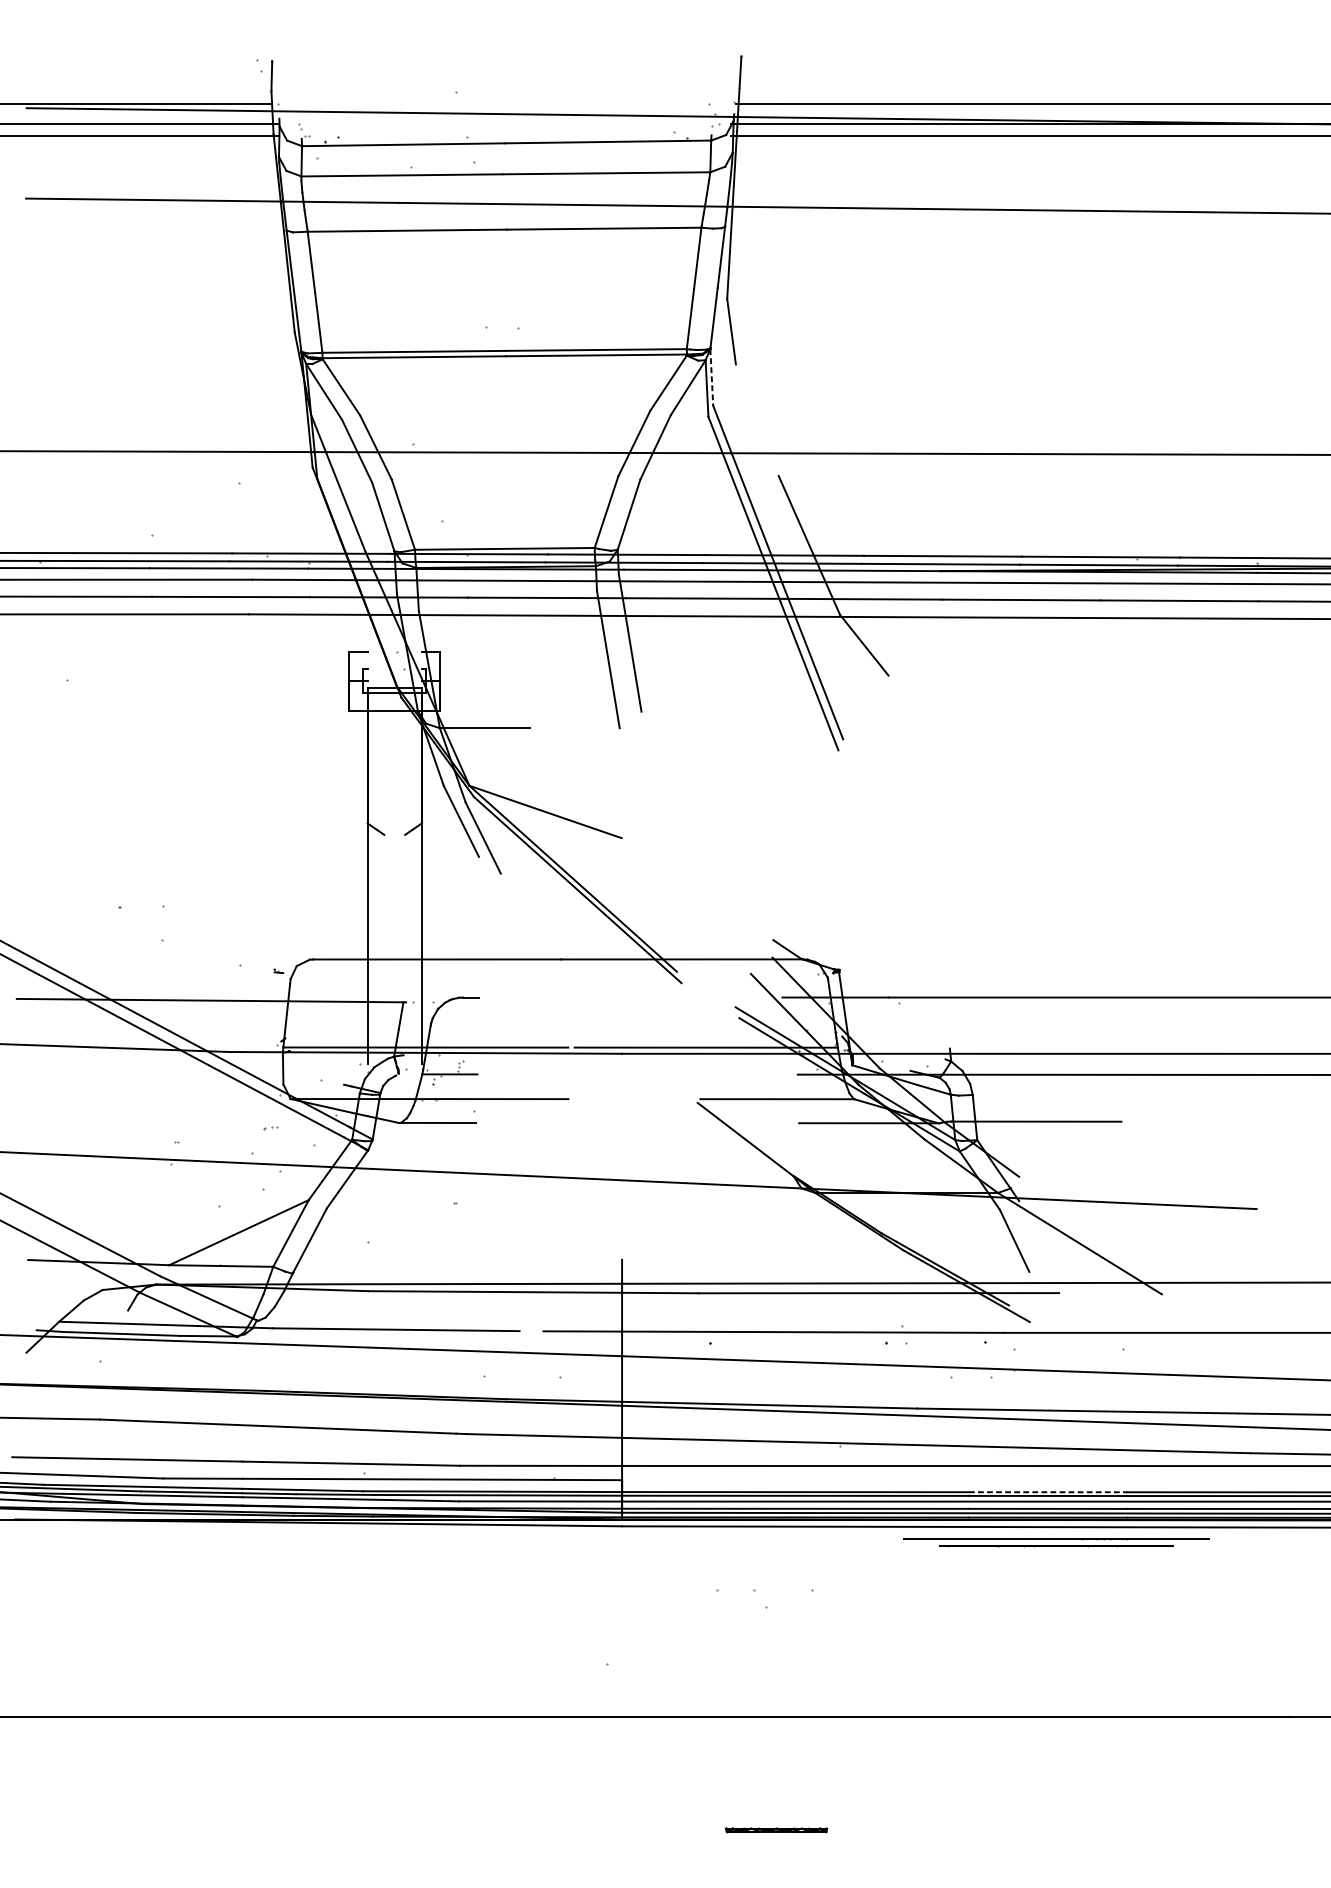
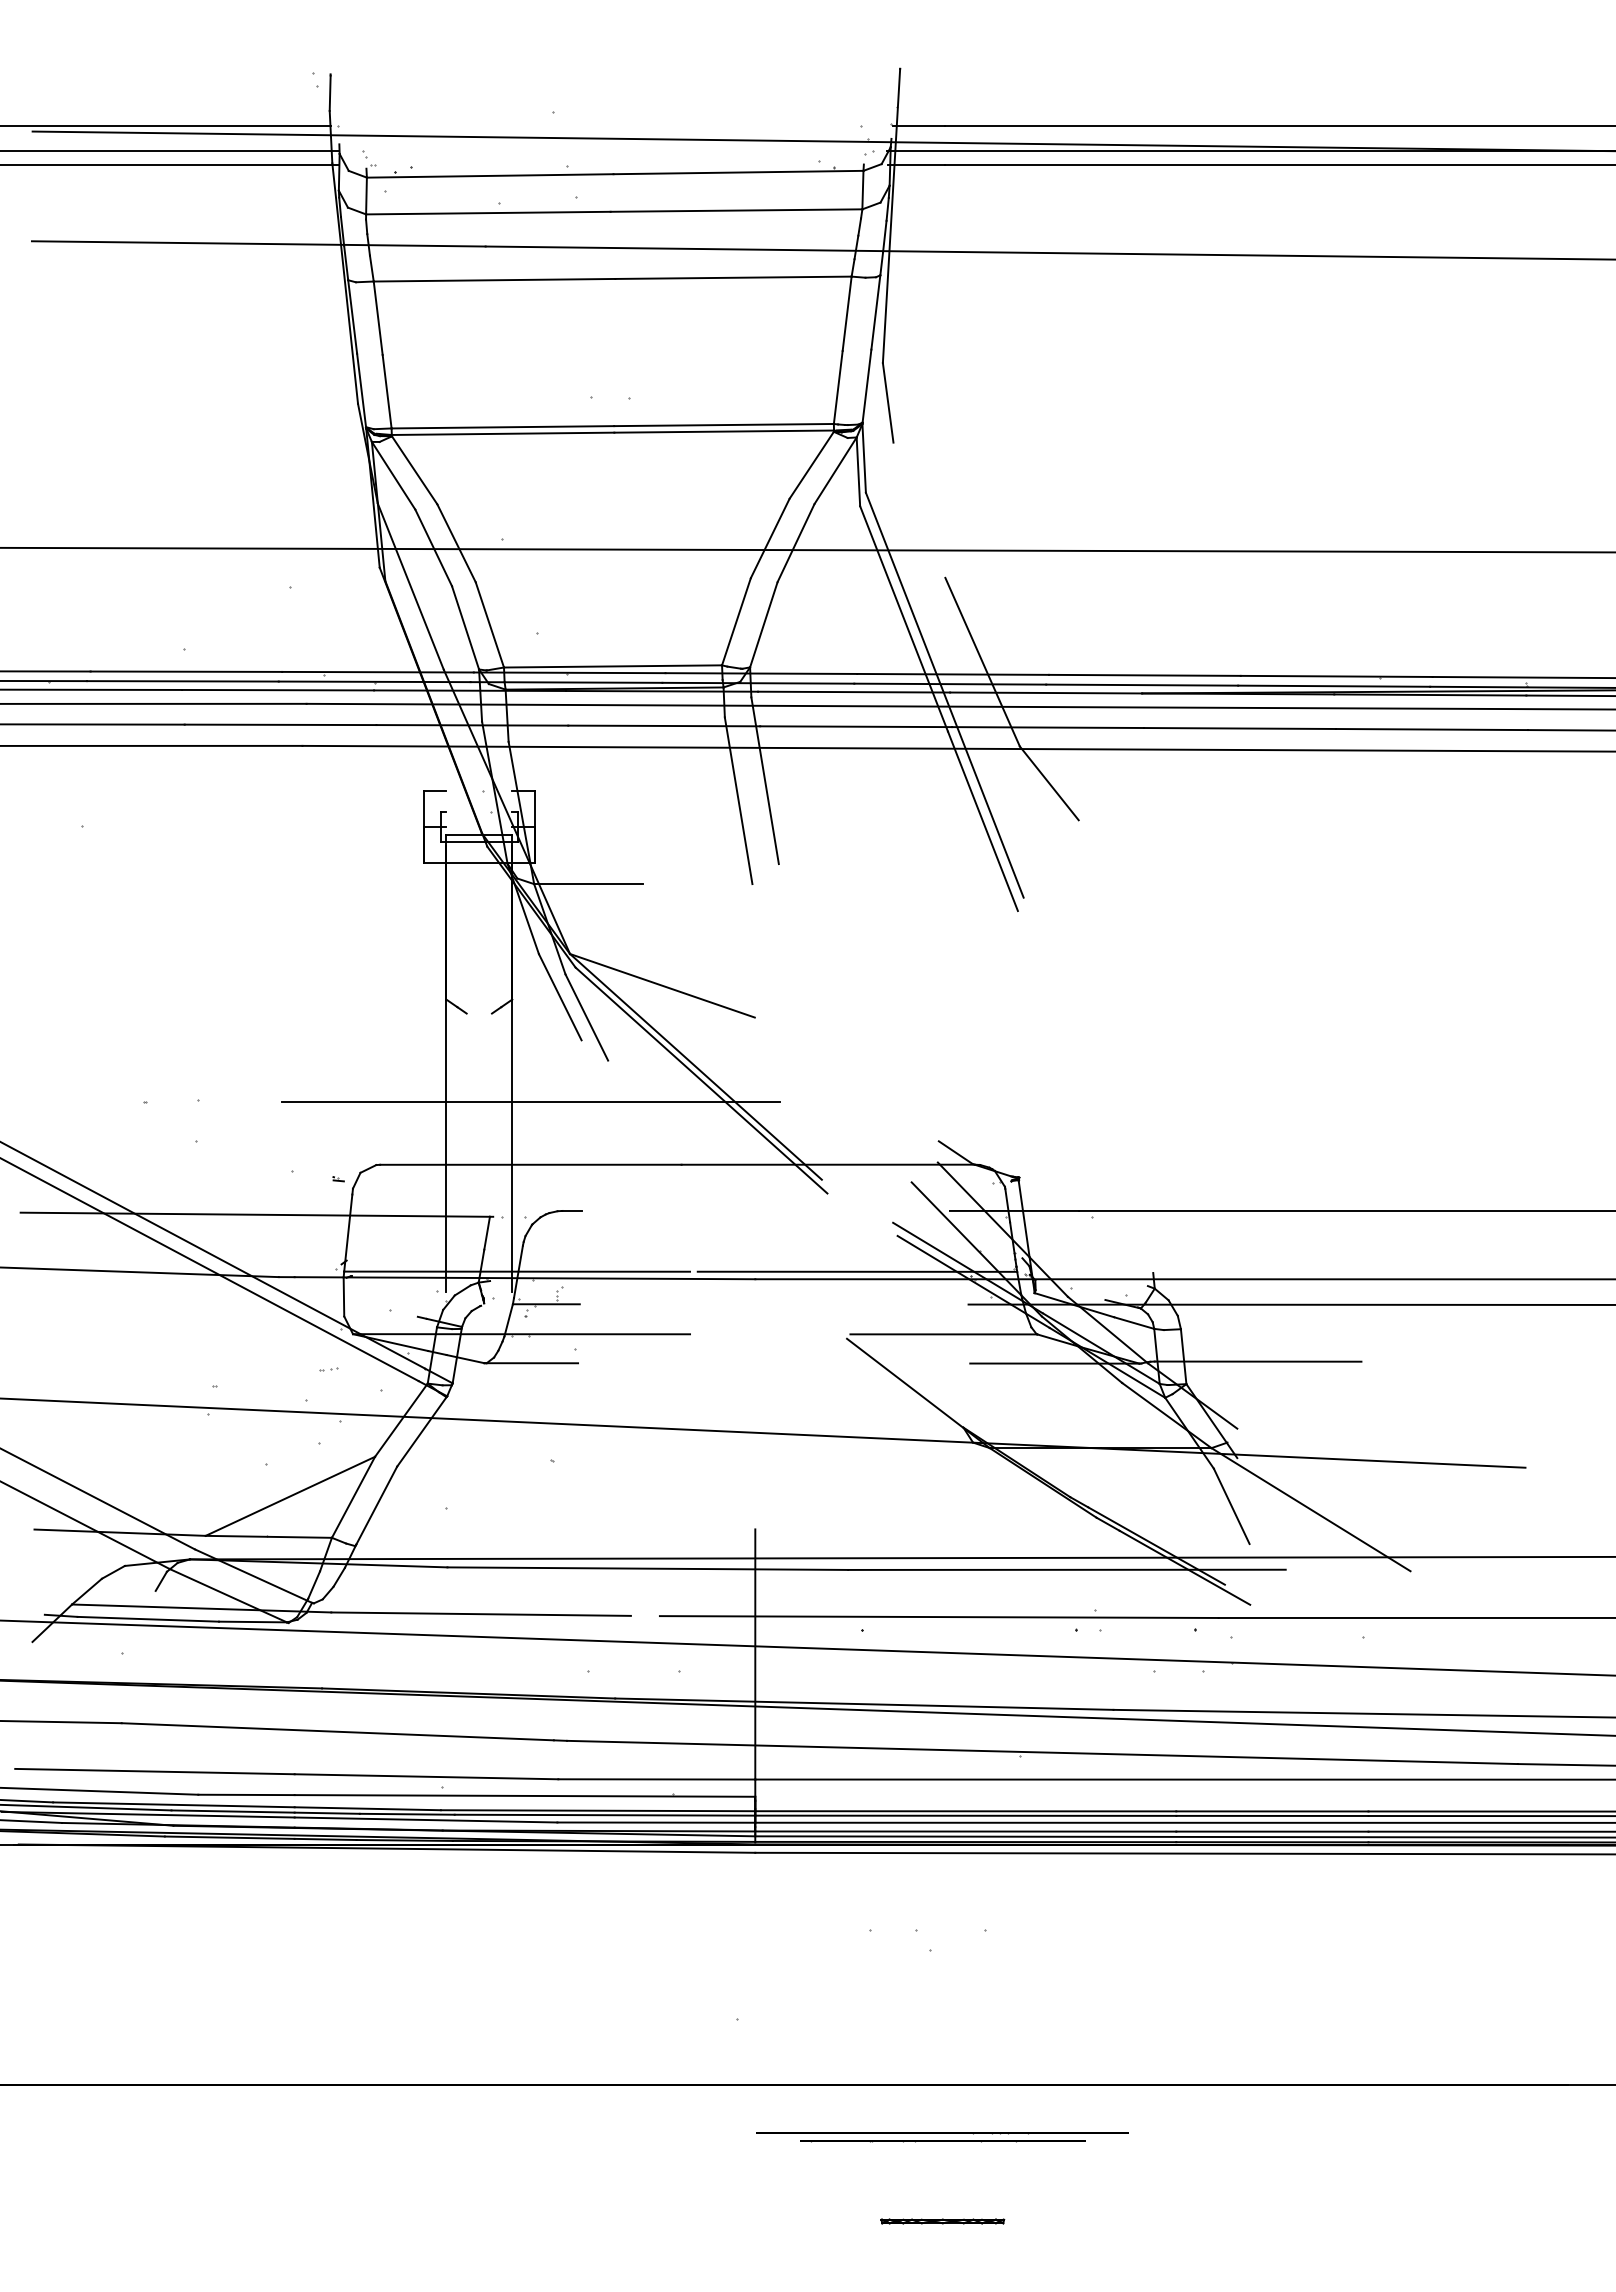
line: (712, 377) -> (864, 458), dashed -> solid
line: (436, 907) -> (530, 1101), added
line: (1048, 1492) -> (1272, 1811), dashed -> solid
part: (1056, 1543) -> (942, 2137), moved

